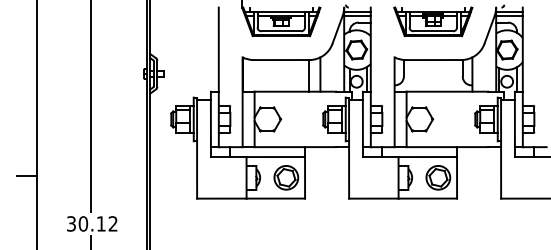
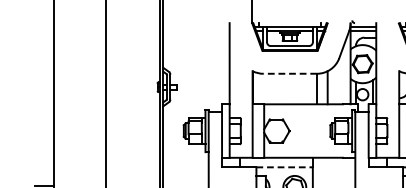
line: (281, 60) -> (290, 74), solid -> dashed
line: (276, 157) -> (285, 167), solid -> dashed

